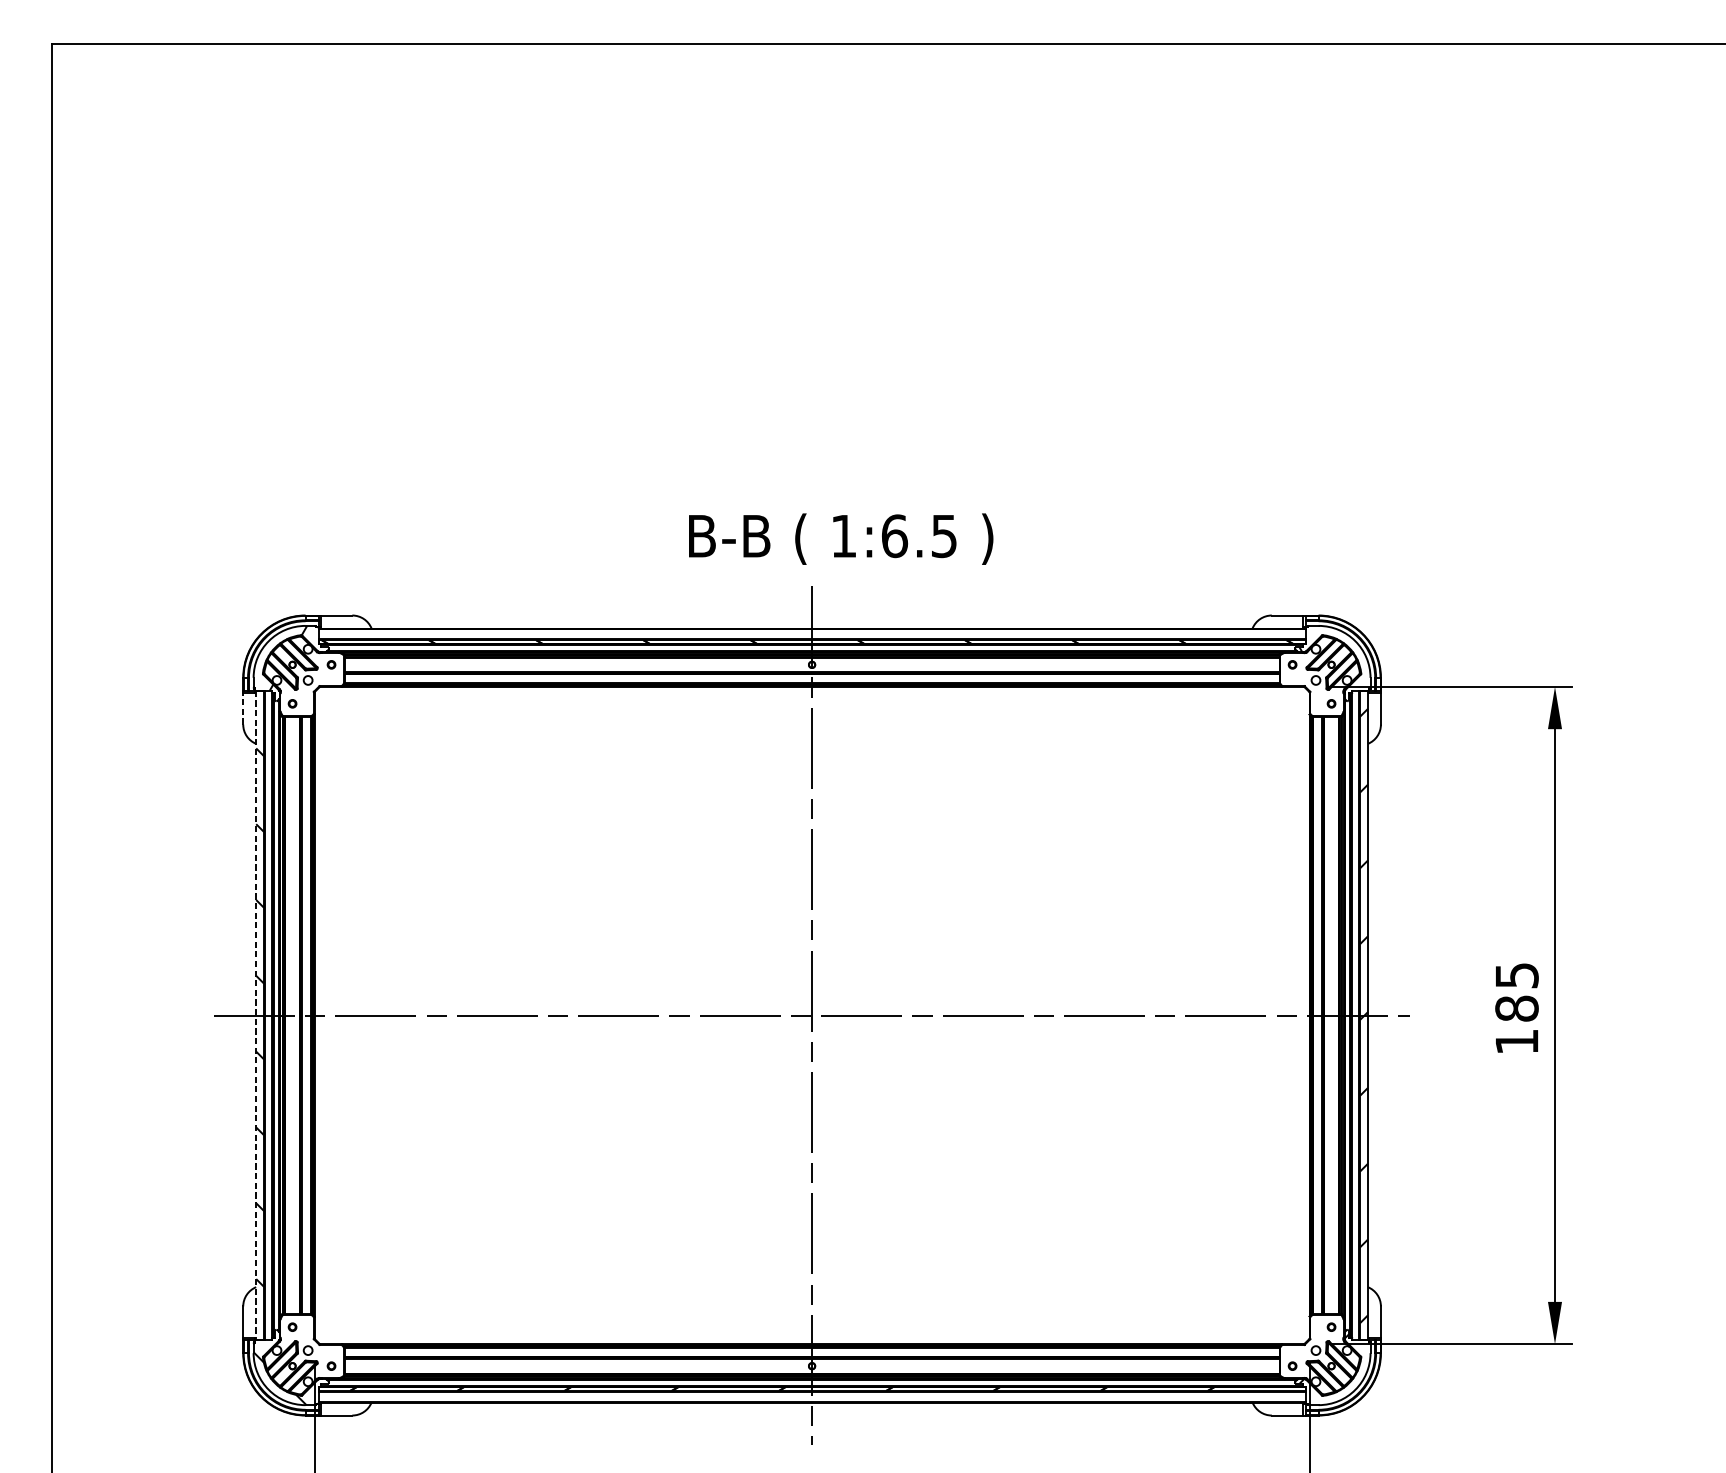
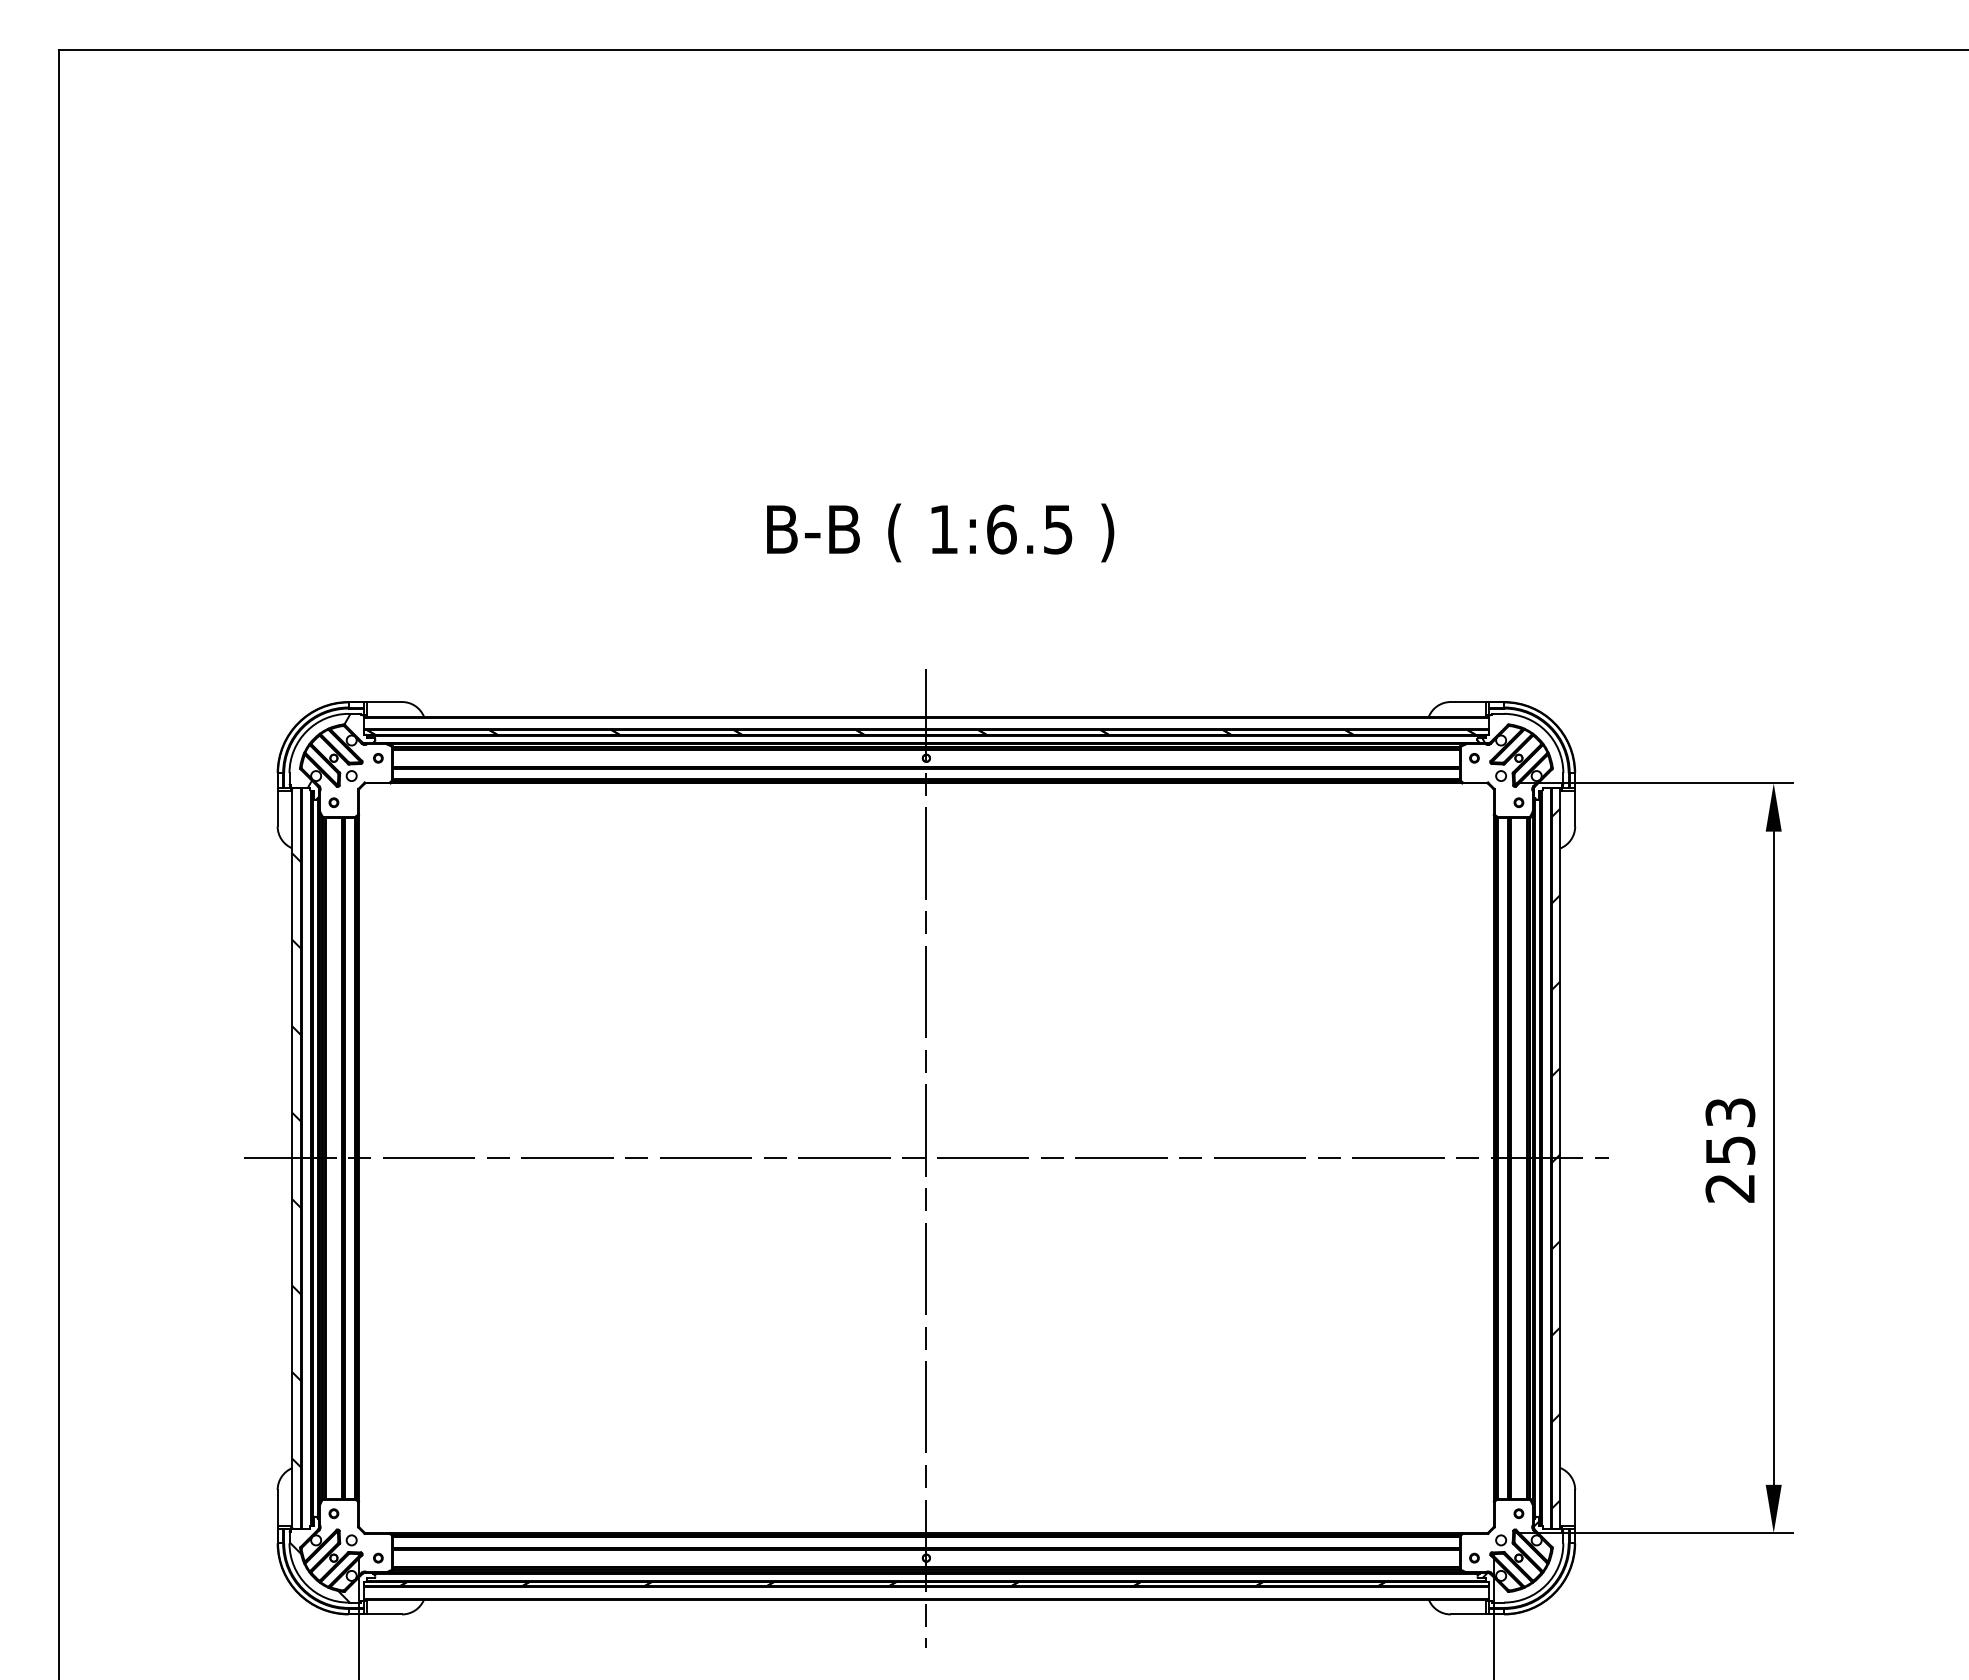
text: (841, 538) -> (940, 532), moved
line: (243, 708) -> (277, 808), dashed -> solid
text: (1517, 1008) -> (1730, 1150), 185 -> 253
line: (256, 1015) -> (292, 1158), dashed -> solid

